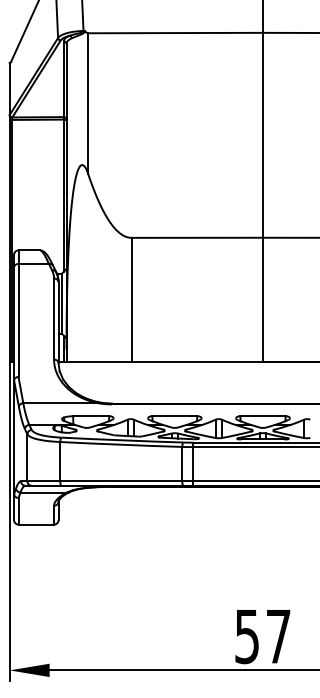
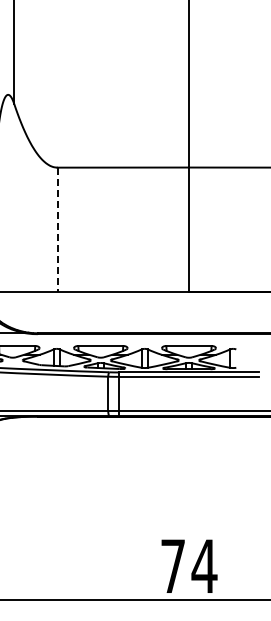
line: (131, 300) -> (57, 230), solid -> dashed
text: (263, 637) -> (189, 567), 57 -> 74

